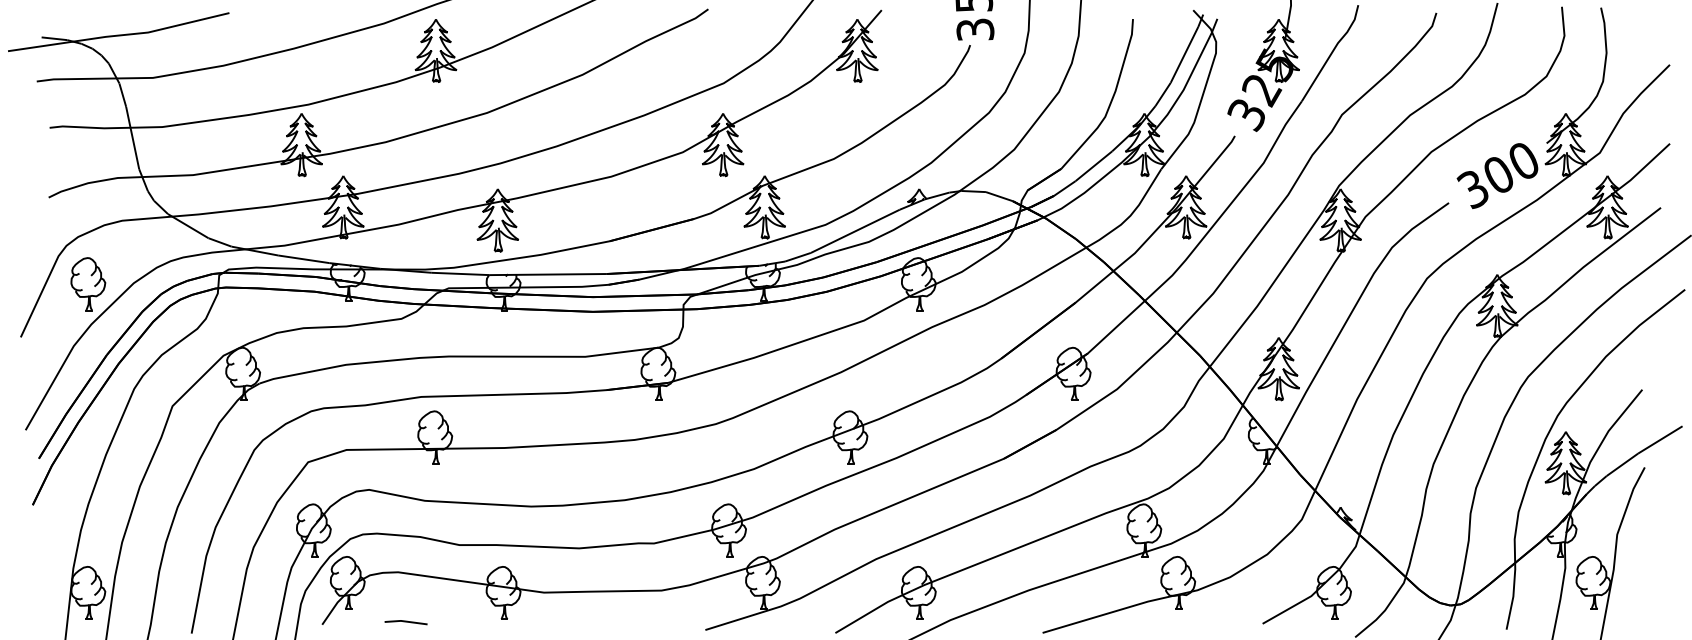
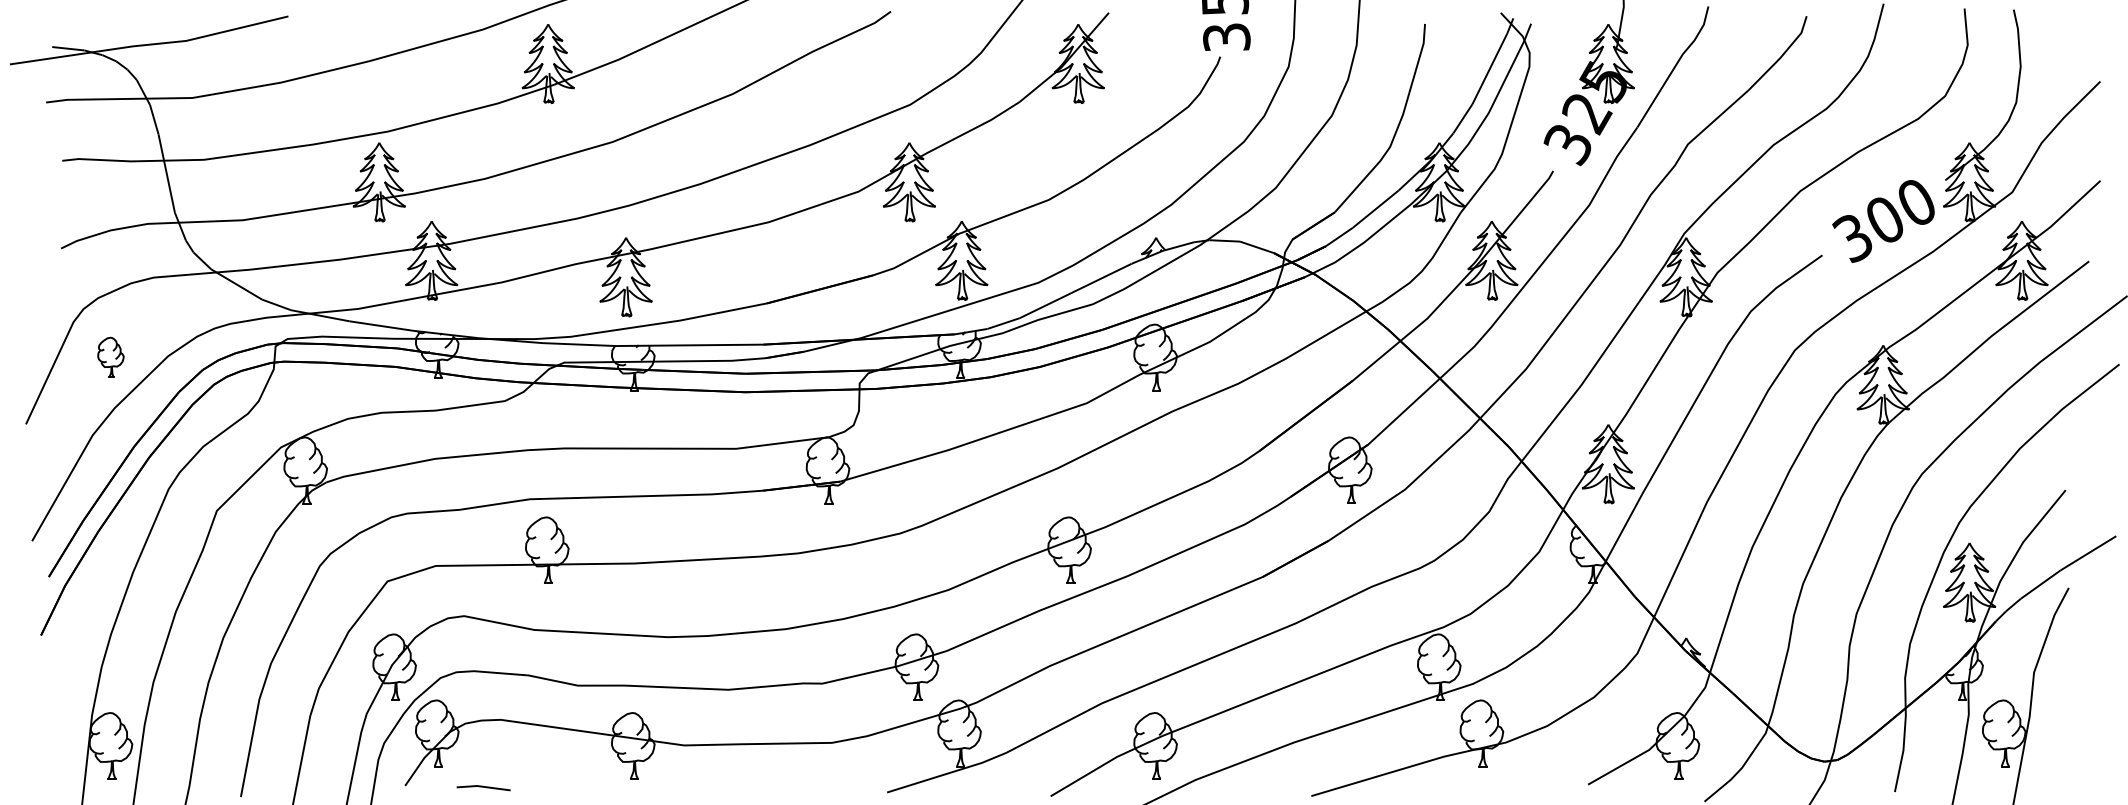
part: (87, 284) -> (110, 357), size x0.6
line: (405, 622) -> (483, 787), moved

